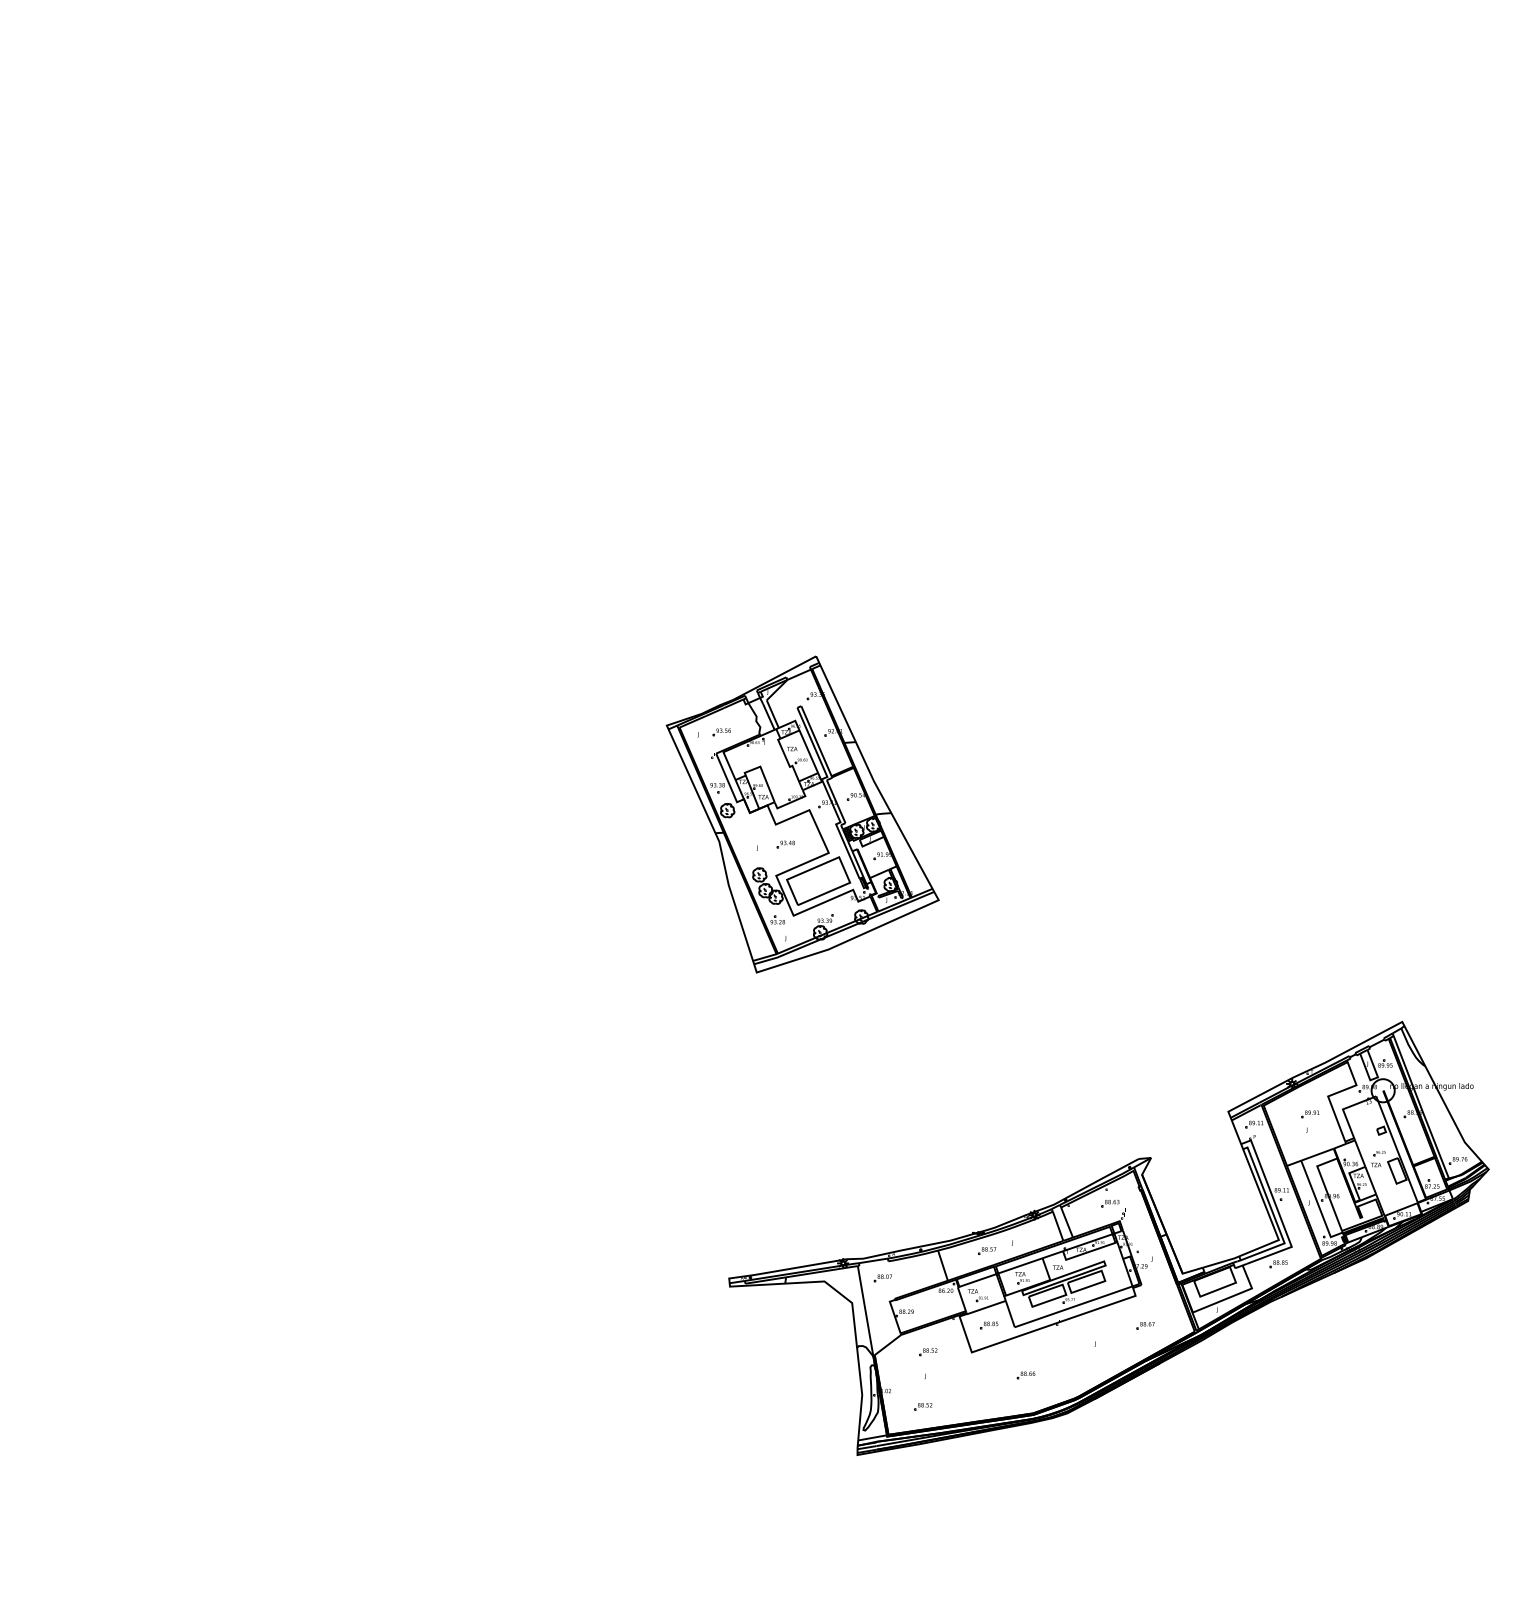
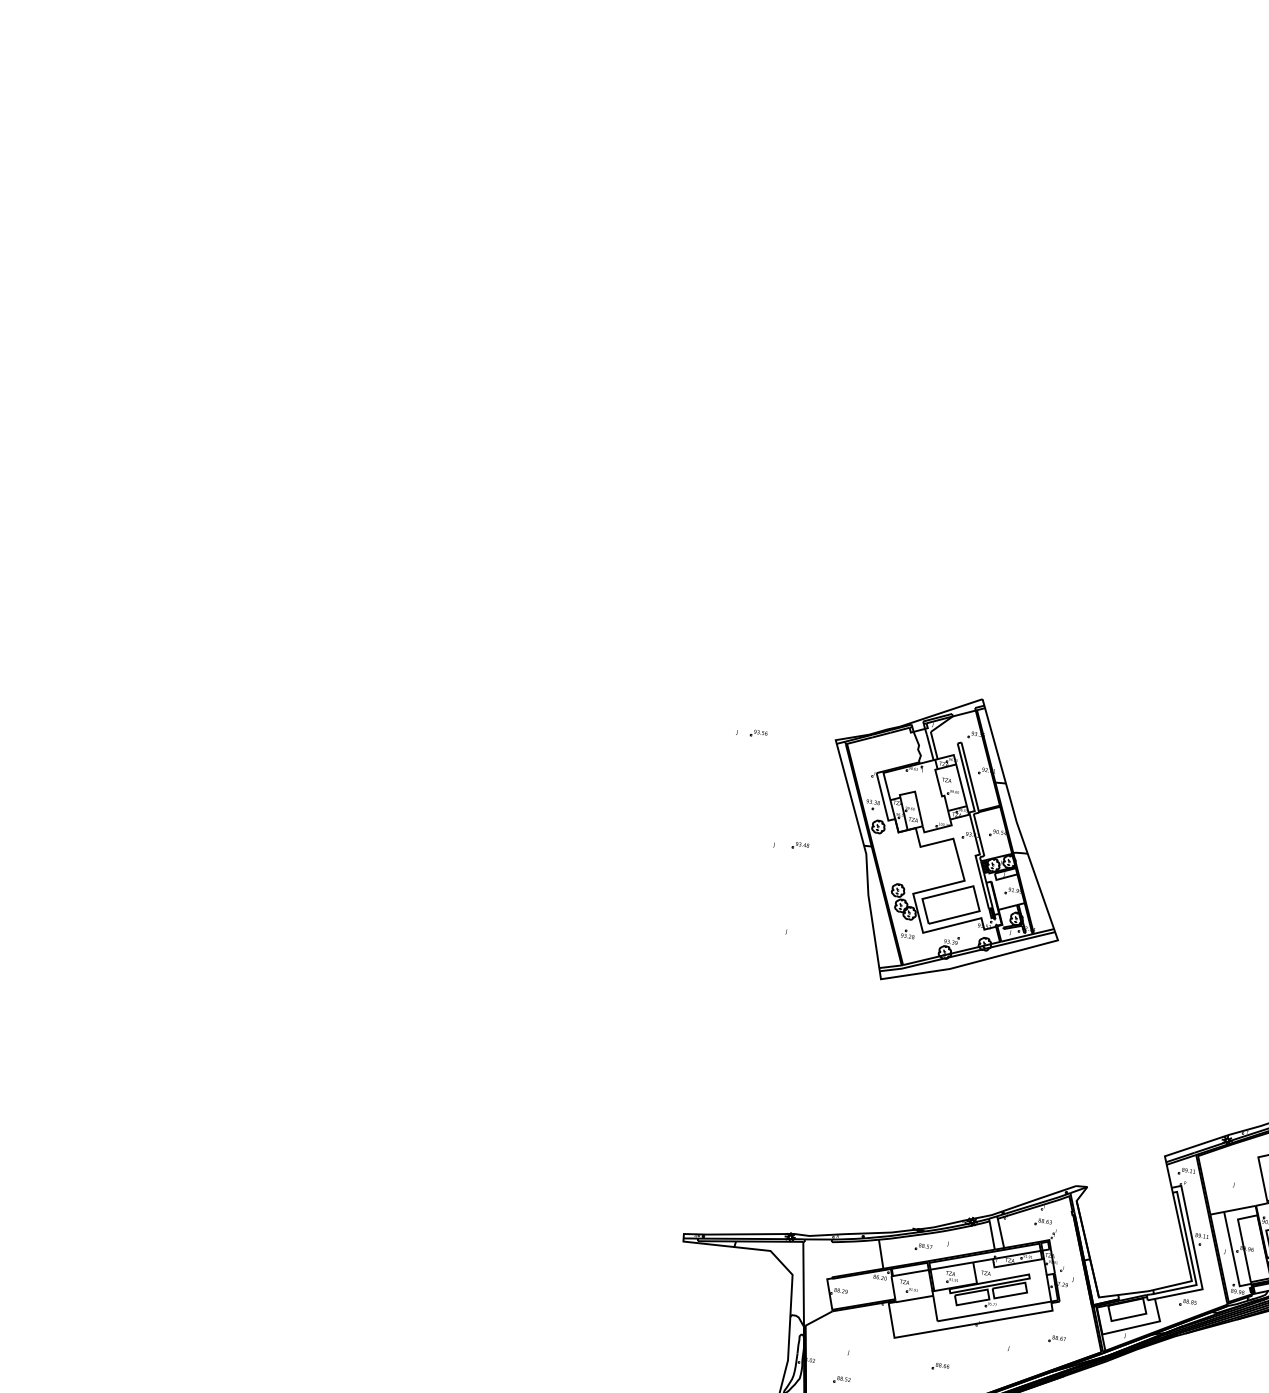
part: (802, 814) -> (946, 841), moved
part: (1310, 1114) -> (1239, 1171), removed
part: (882, 1278) -> (823, 1256), removed
part: (988, 1325) -> (913, 1315), removed
part: (928, 1352) -> (854, 1331), removed

